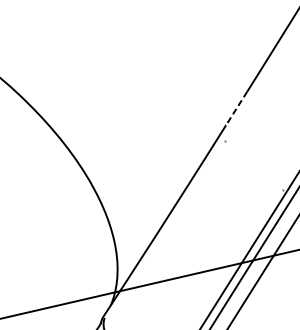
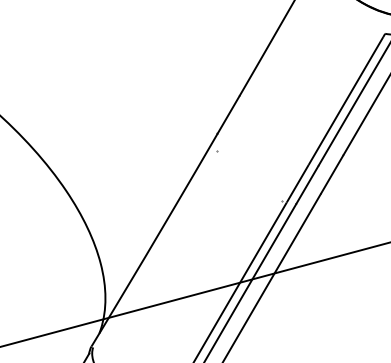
line: (236, 108) -> (228, 114), dashed -> solid

